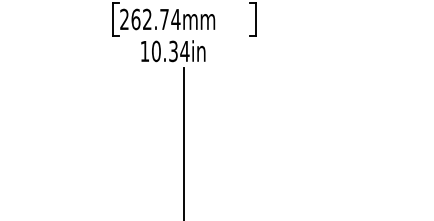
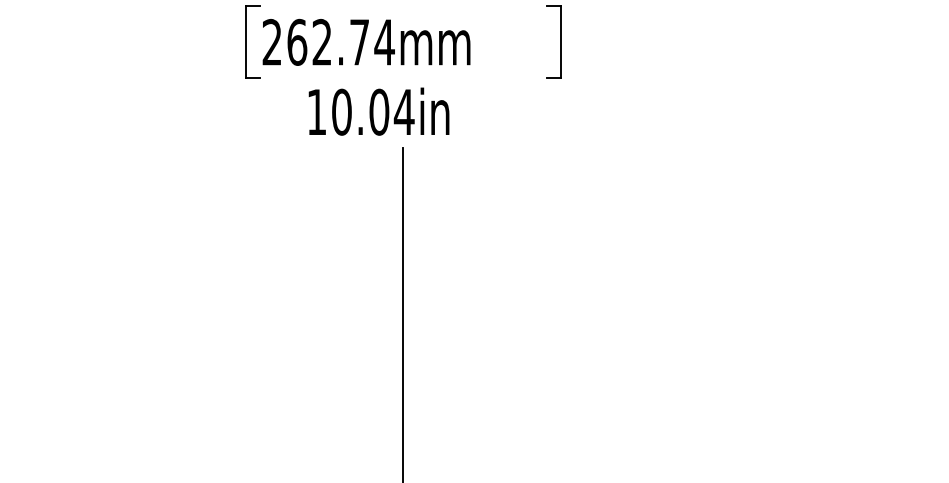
text: (173, 51) -> (379, 112), 10.34in -> 10.04in

